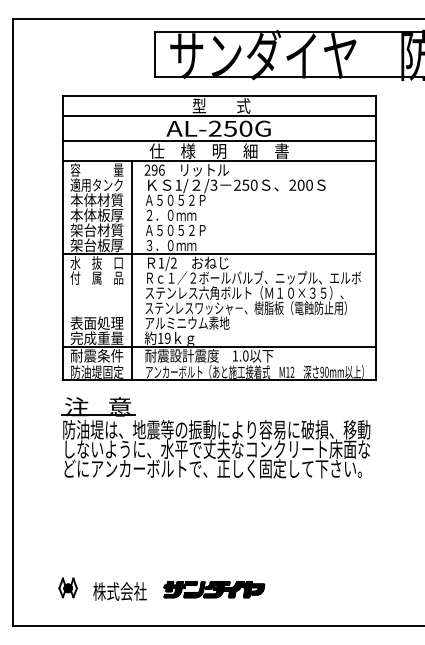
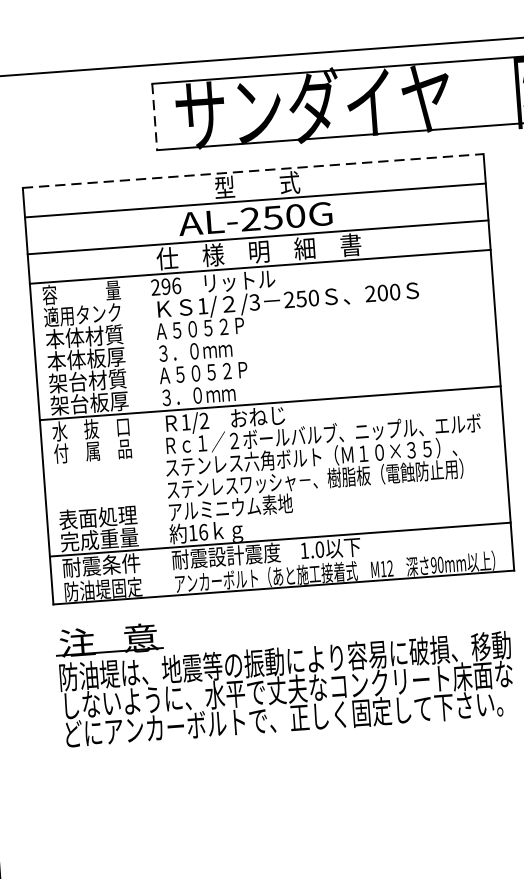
line: (155, 54) -> (154, 116), solid -> dashed
line: (219, 96) -> (253, 171), solid -> dashed
text: (149, 215) -> (163, 353), ２．０ｍｍ -> ３．０ｍｍ
line: (131, 270) -> (142, 436), removed
text: (167, 337) -> (202, 530), 19 -> 16

